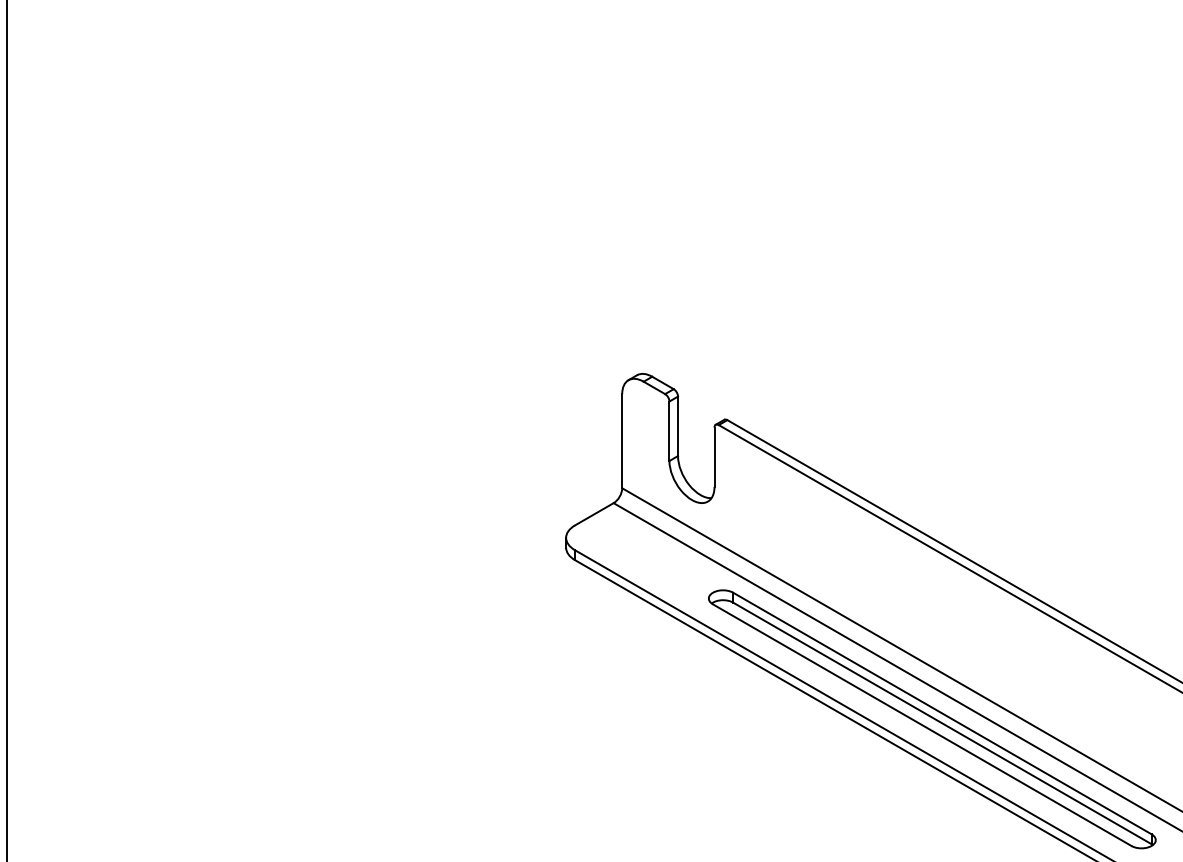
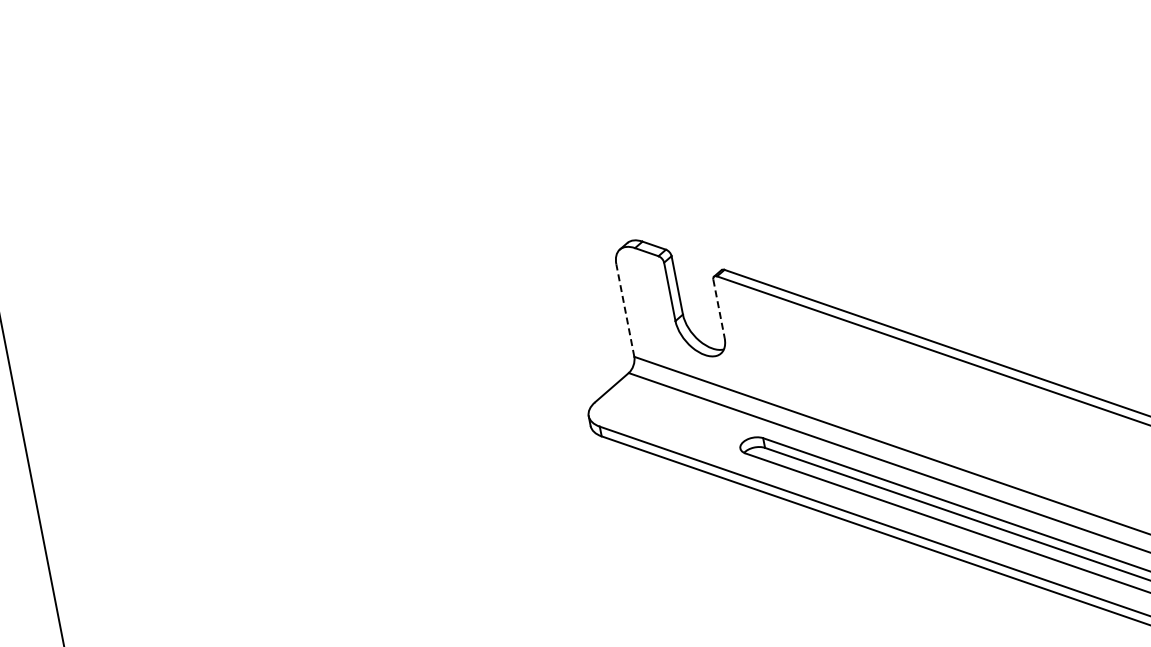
line: (622, 440) -> (625, 309), solid -> dashed
line: (714, 457) -> (719, 309), solid -> dashed

